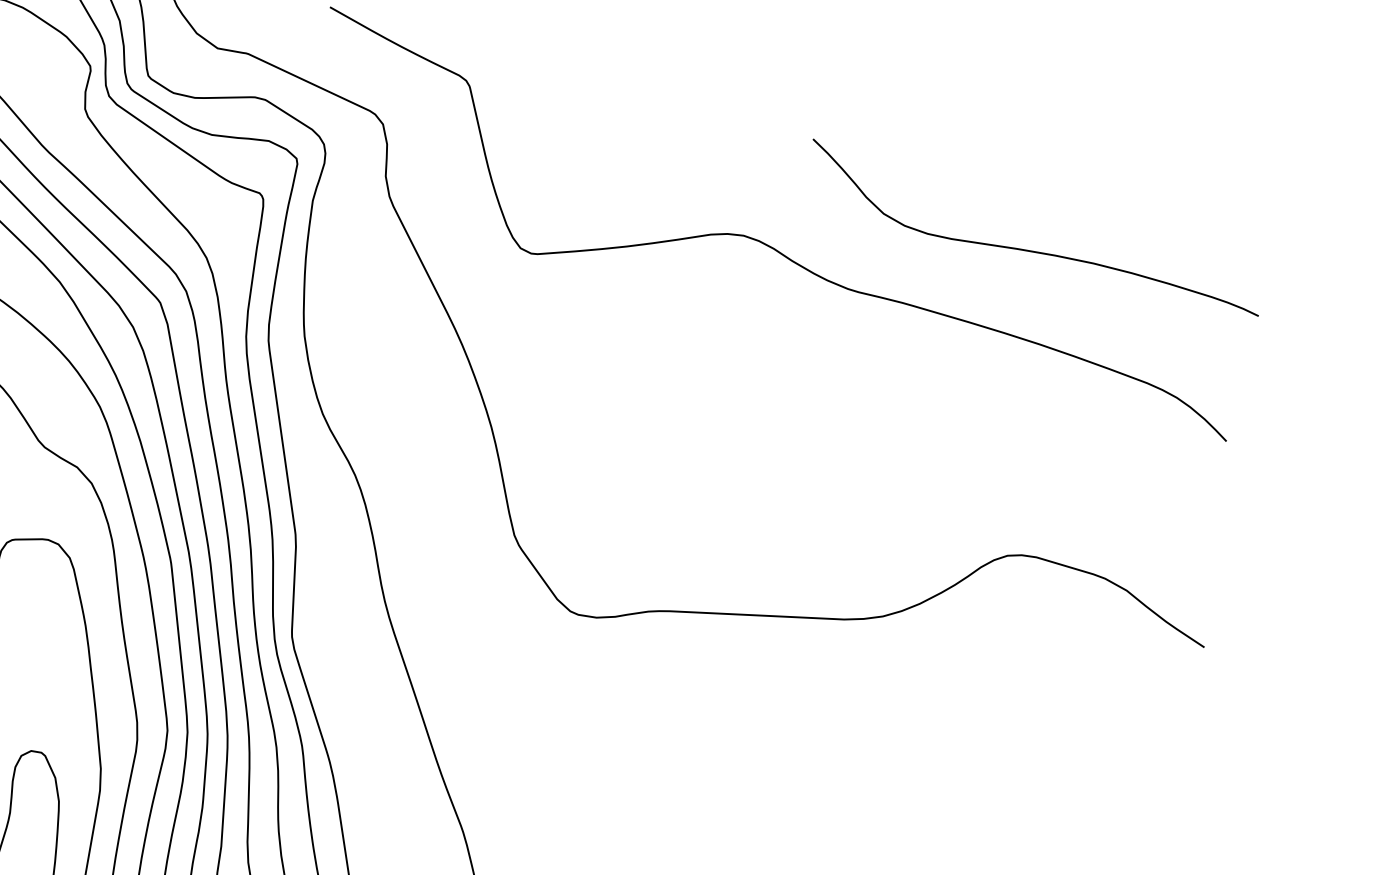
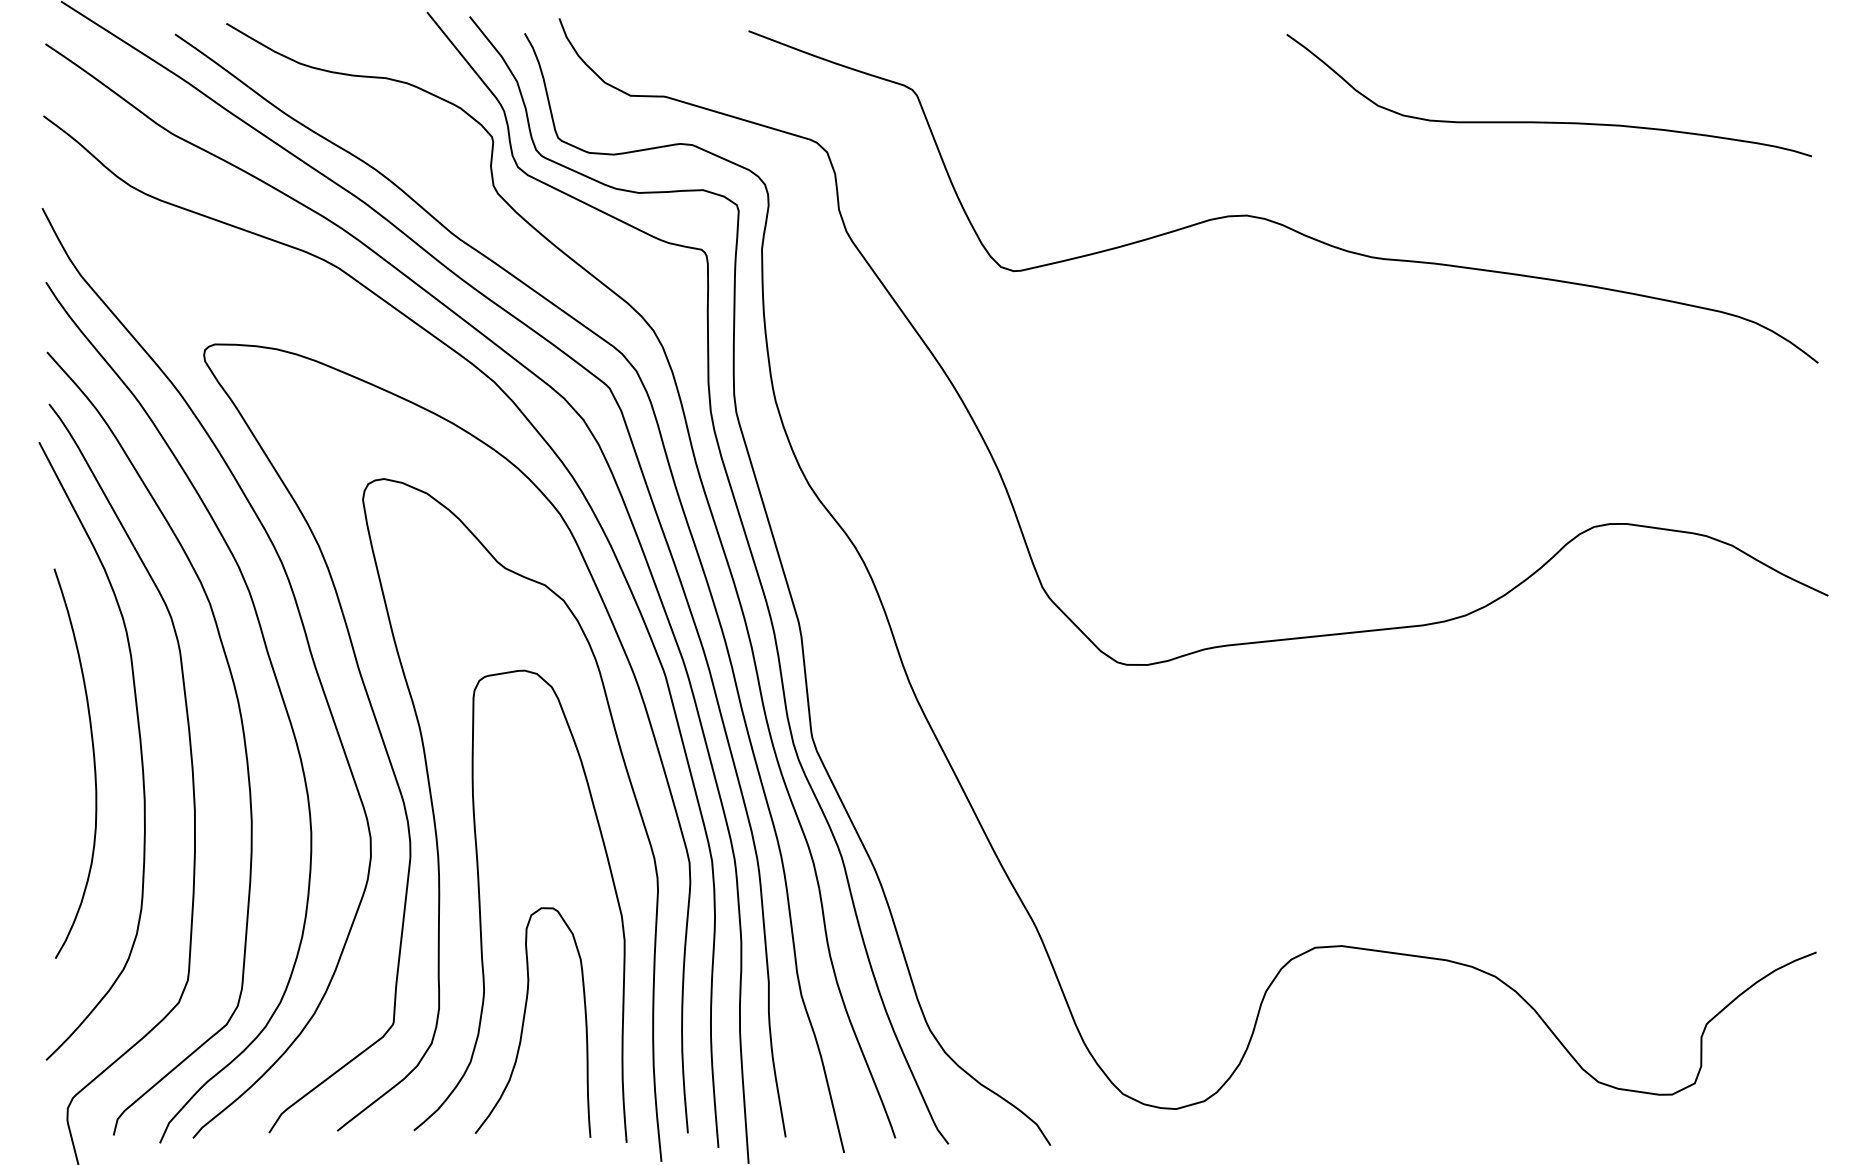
curve: (1032, 250) -> (1549, 121), moved

